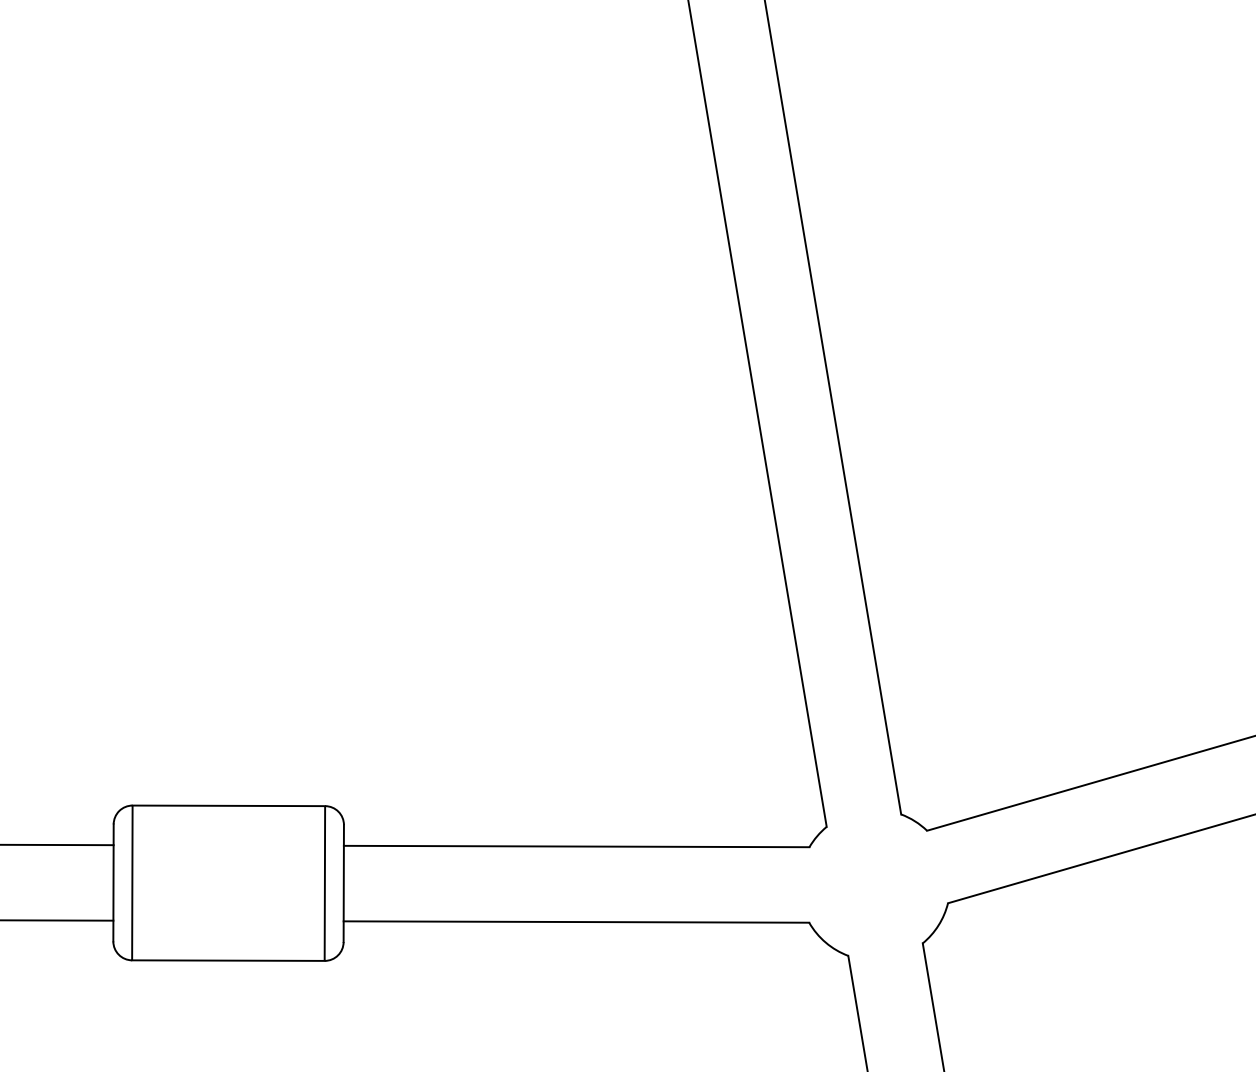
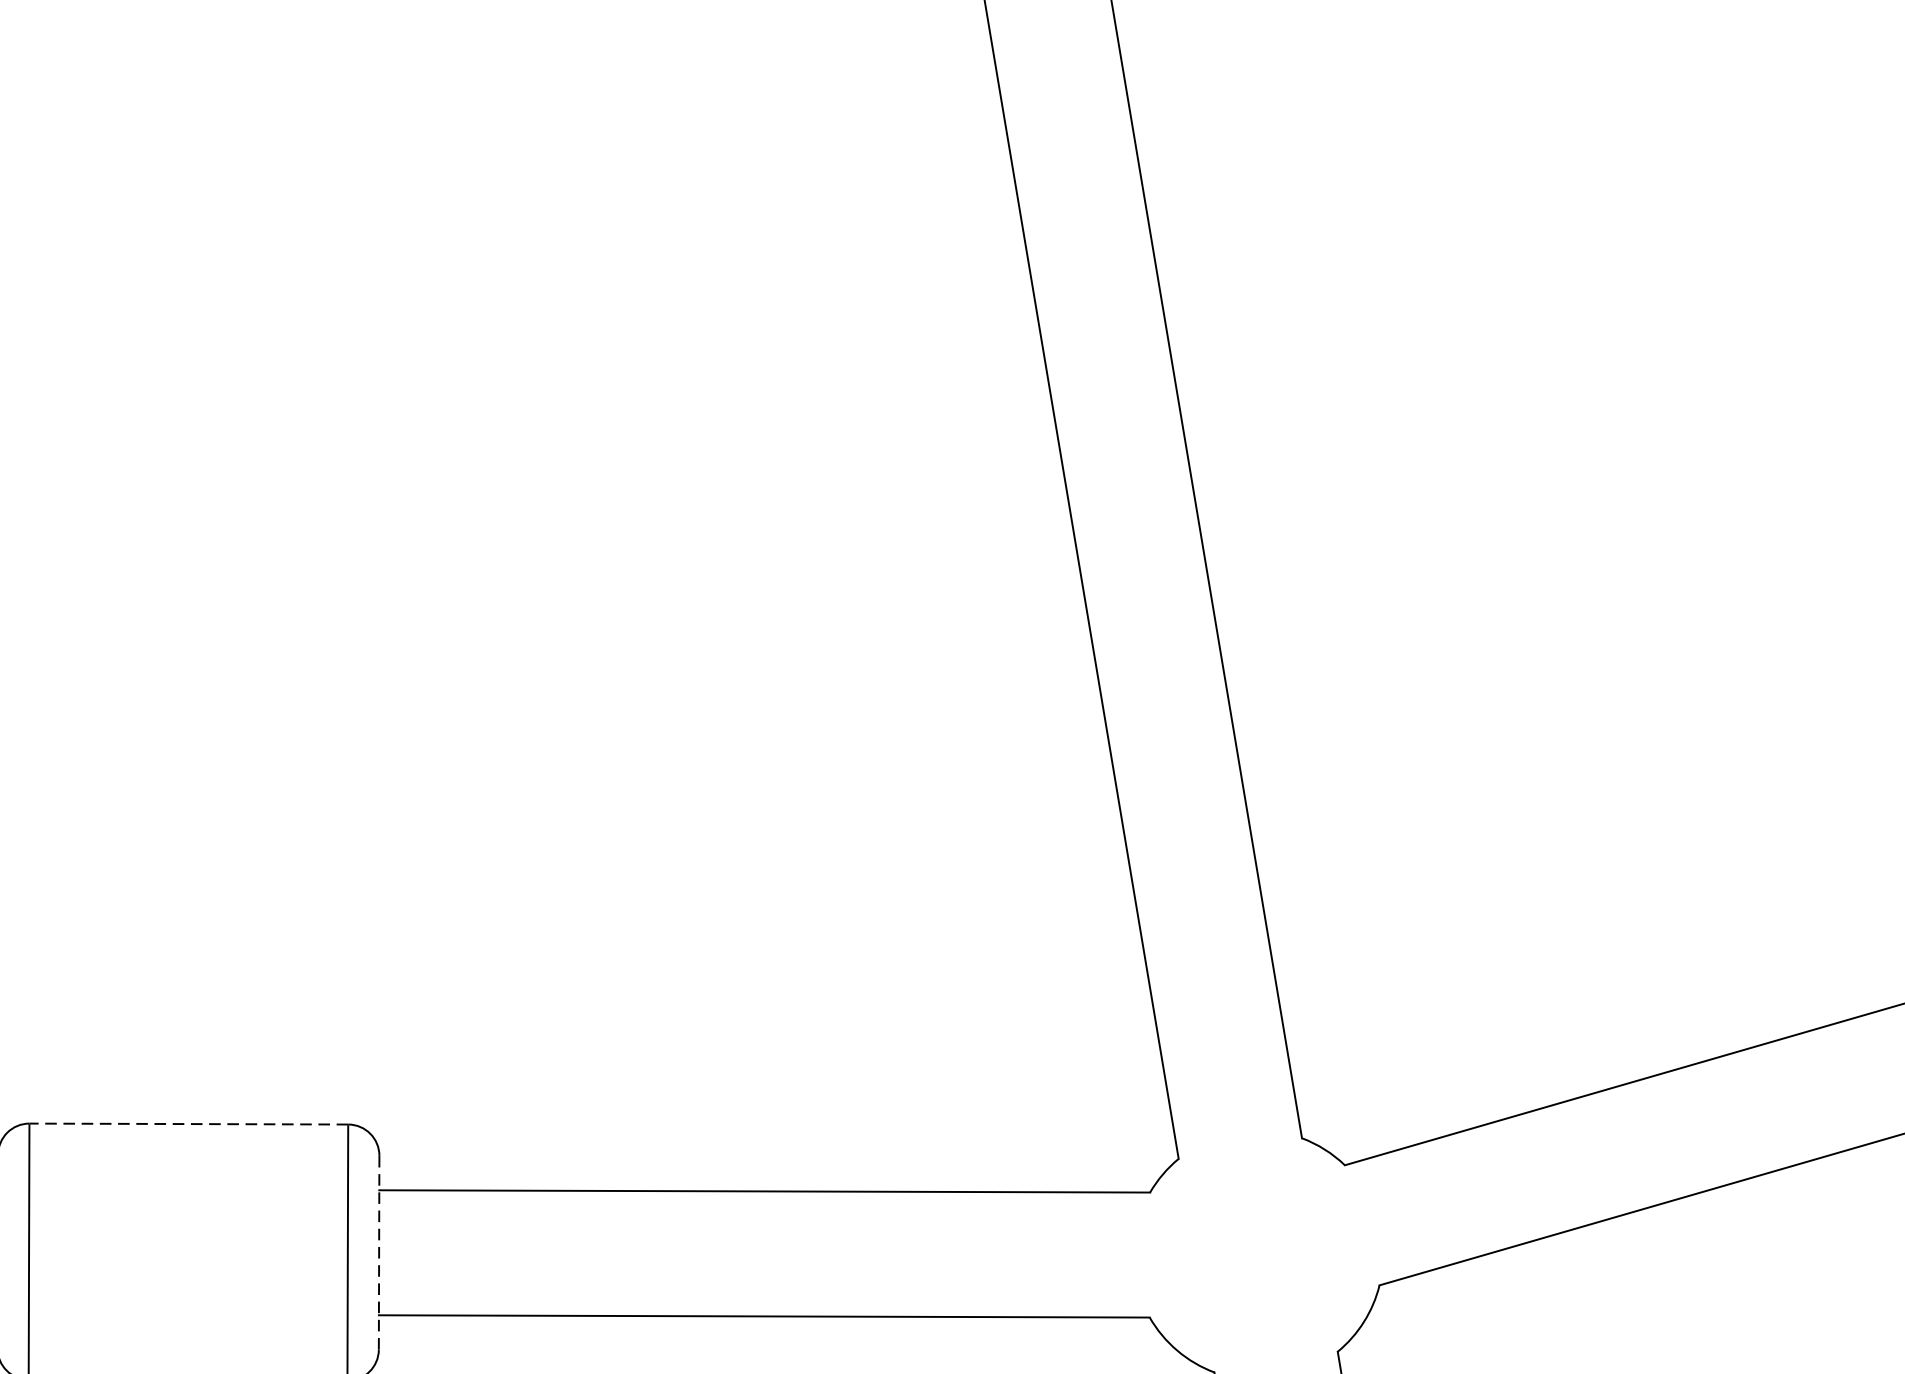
line: (228, 805) -> (188, 1123), solid -> dashed
line: (343, 883) -> (378, 1252), solid -> dashed

